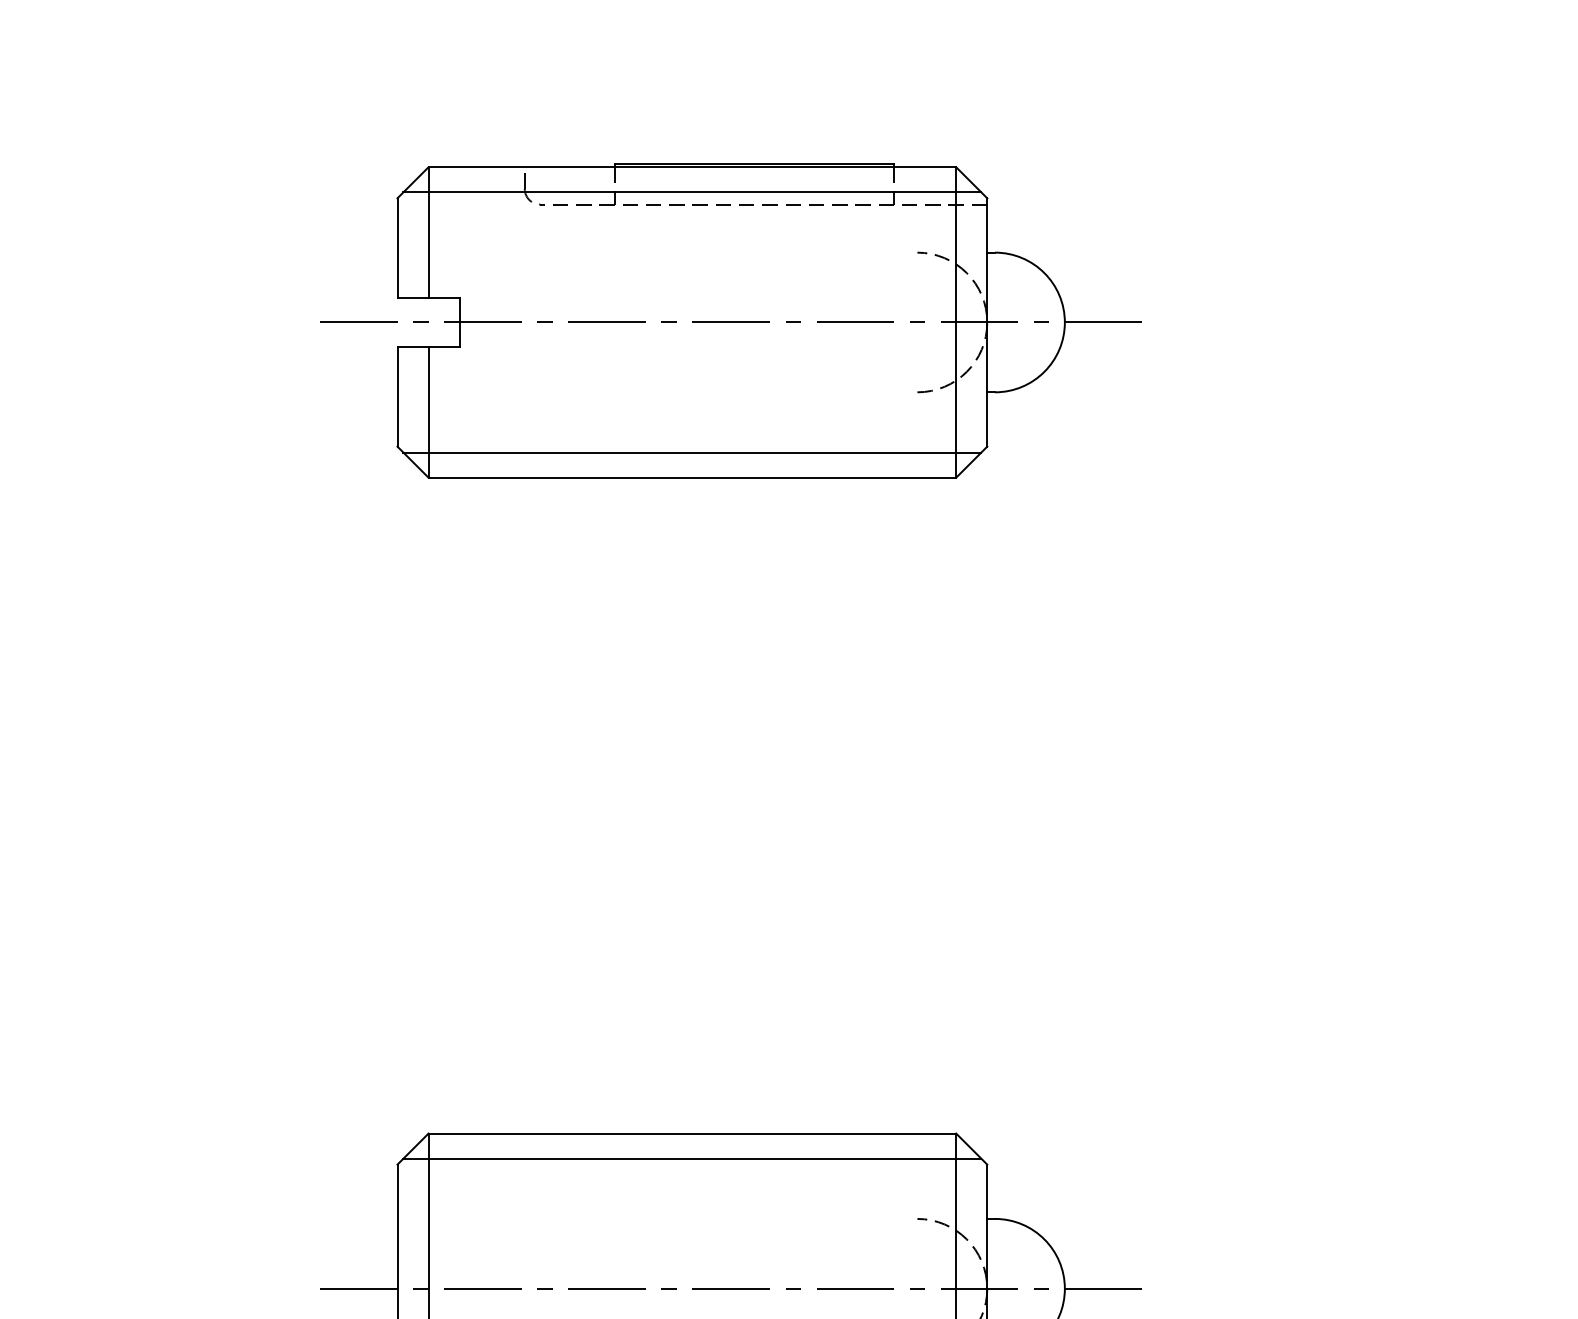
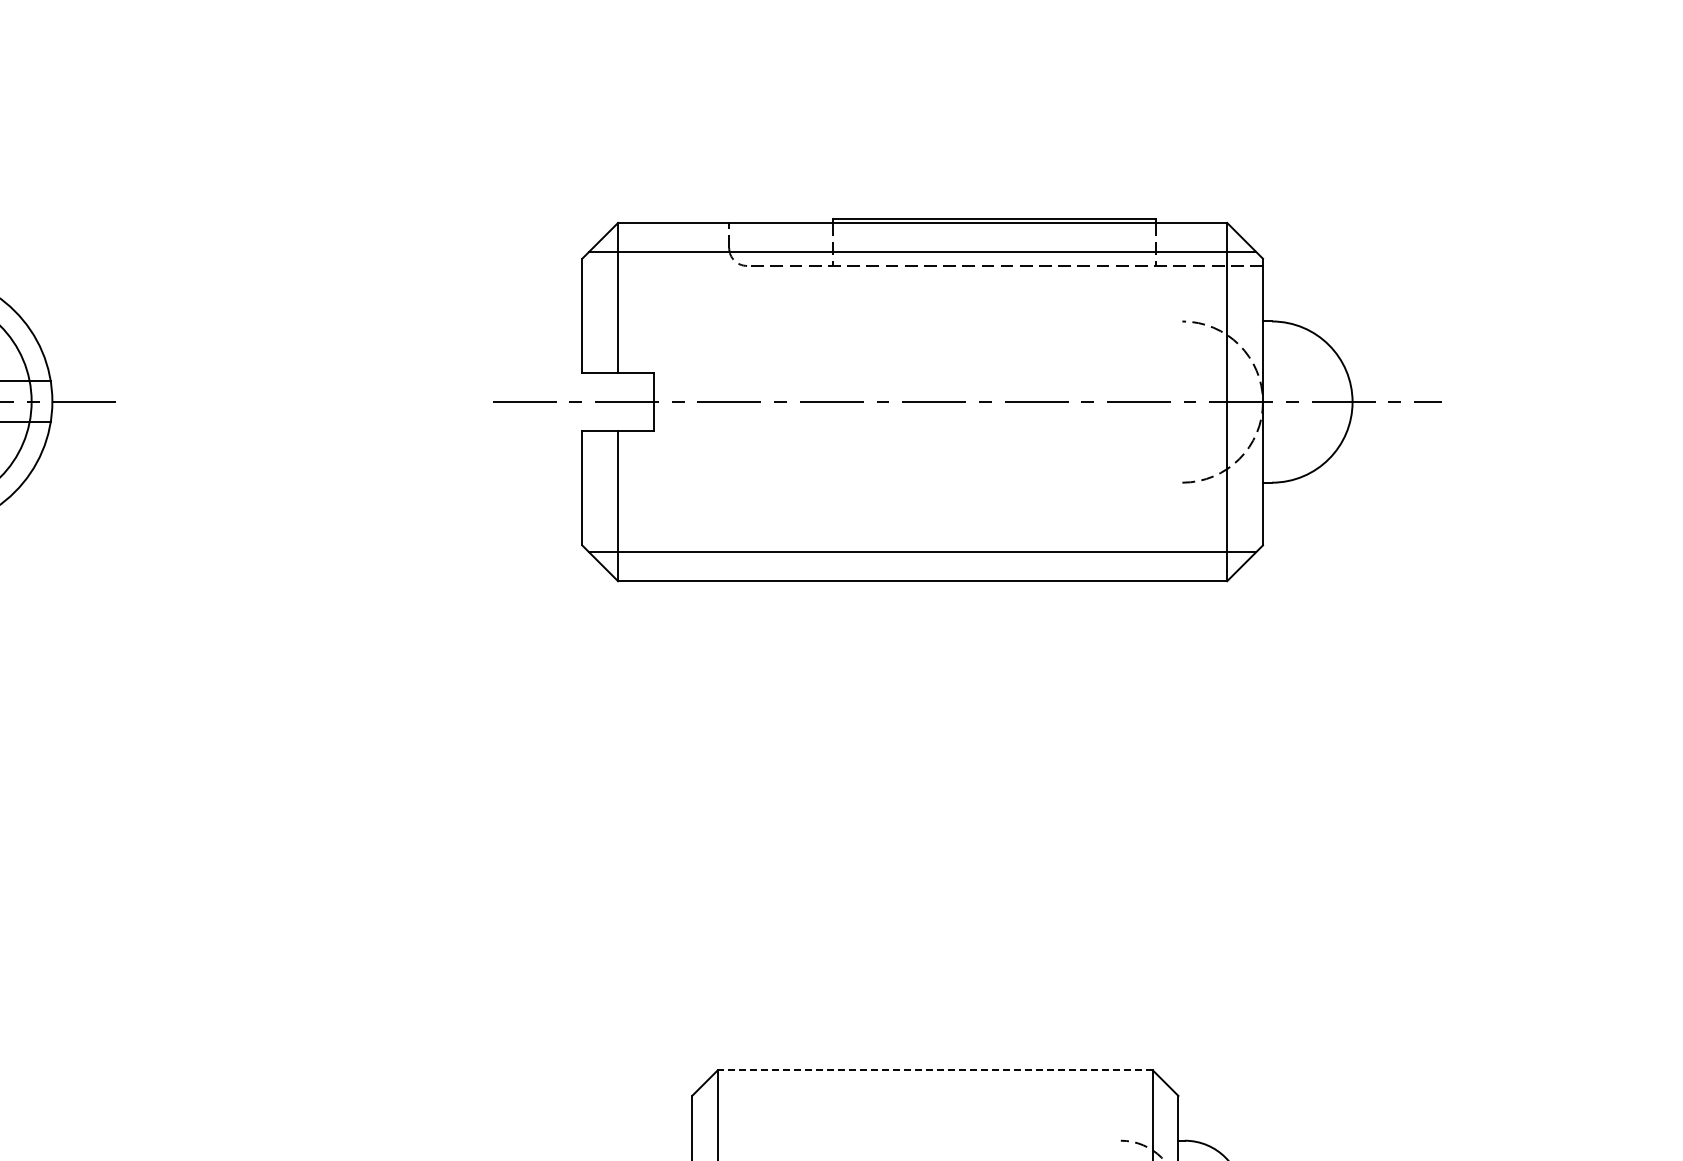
part: (730, 321) -> (966, 400), size x1.4
line: (692, 1133) -> (935, 1070), solid -> dashed
line: (692, 1159) -> (935, 1091), removed

